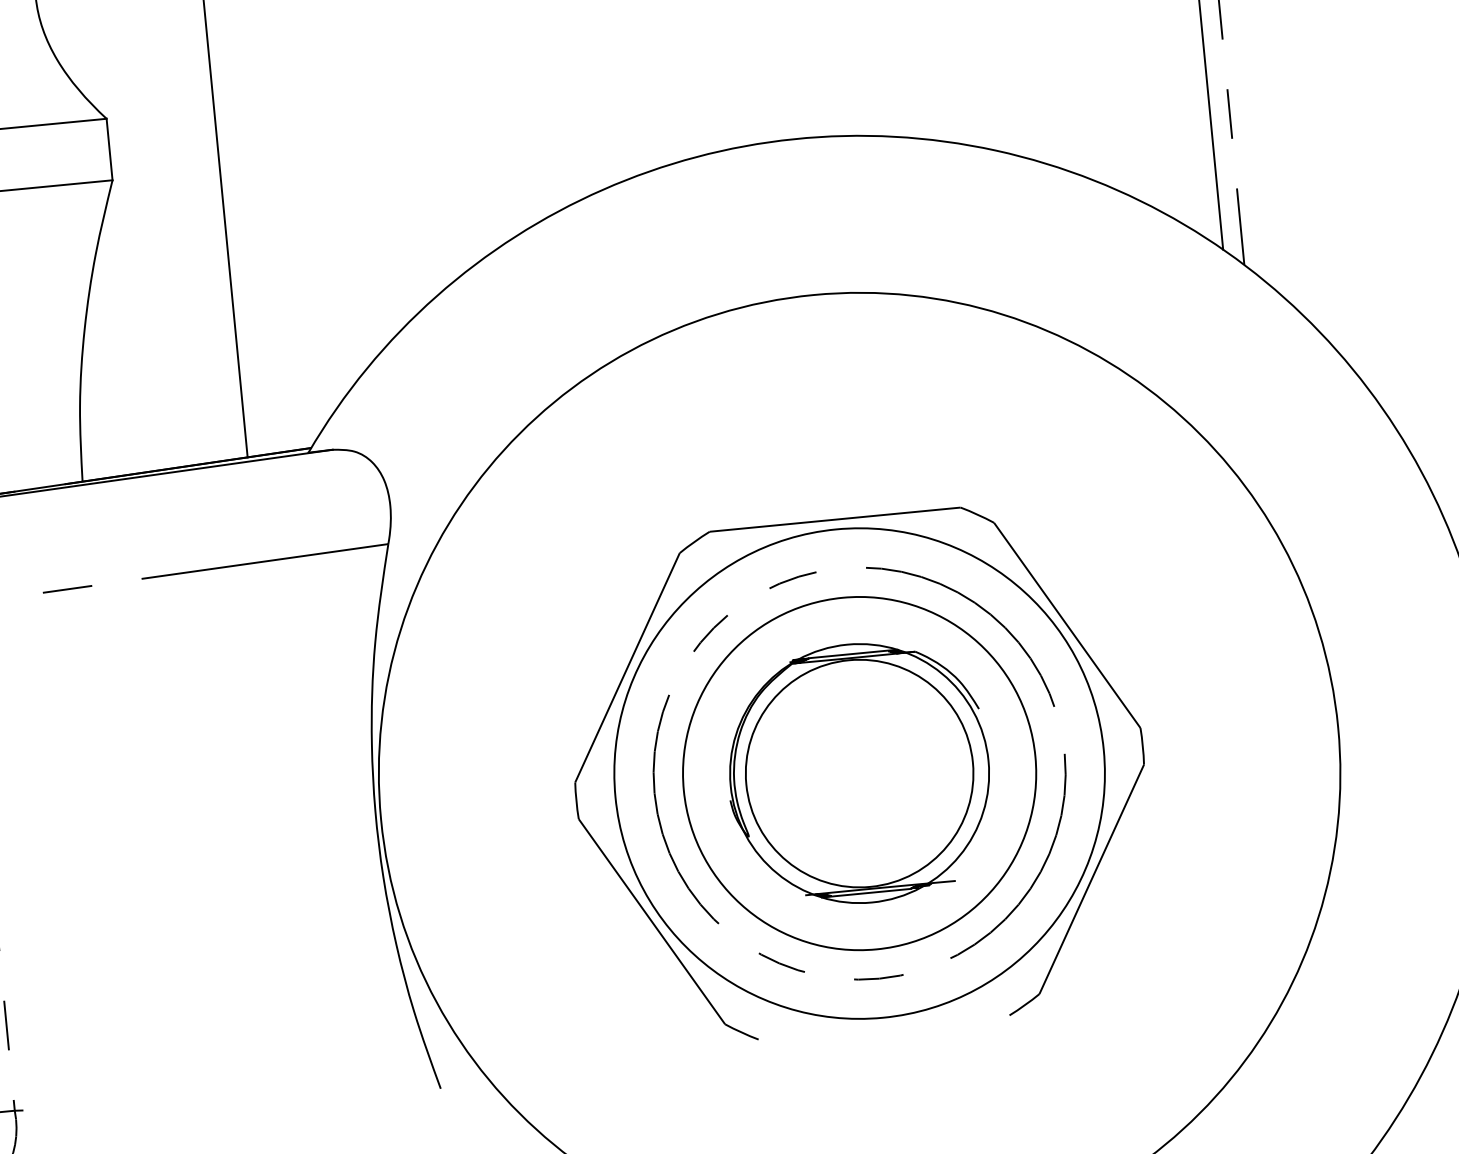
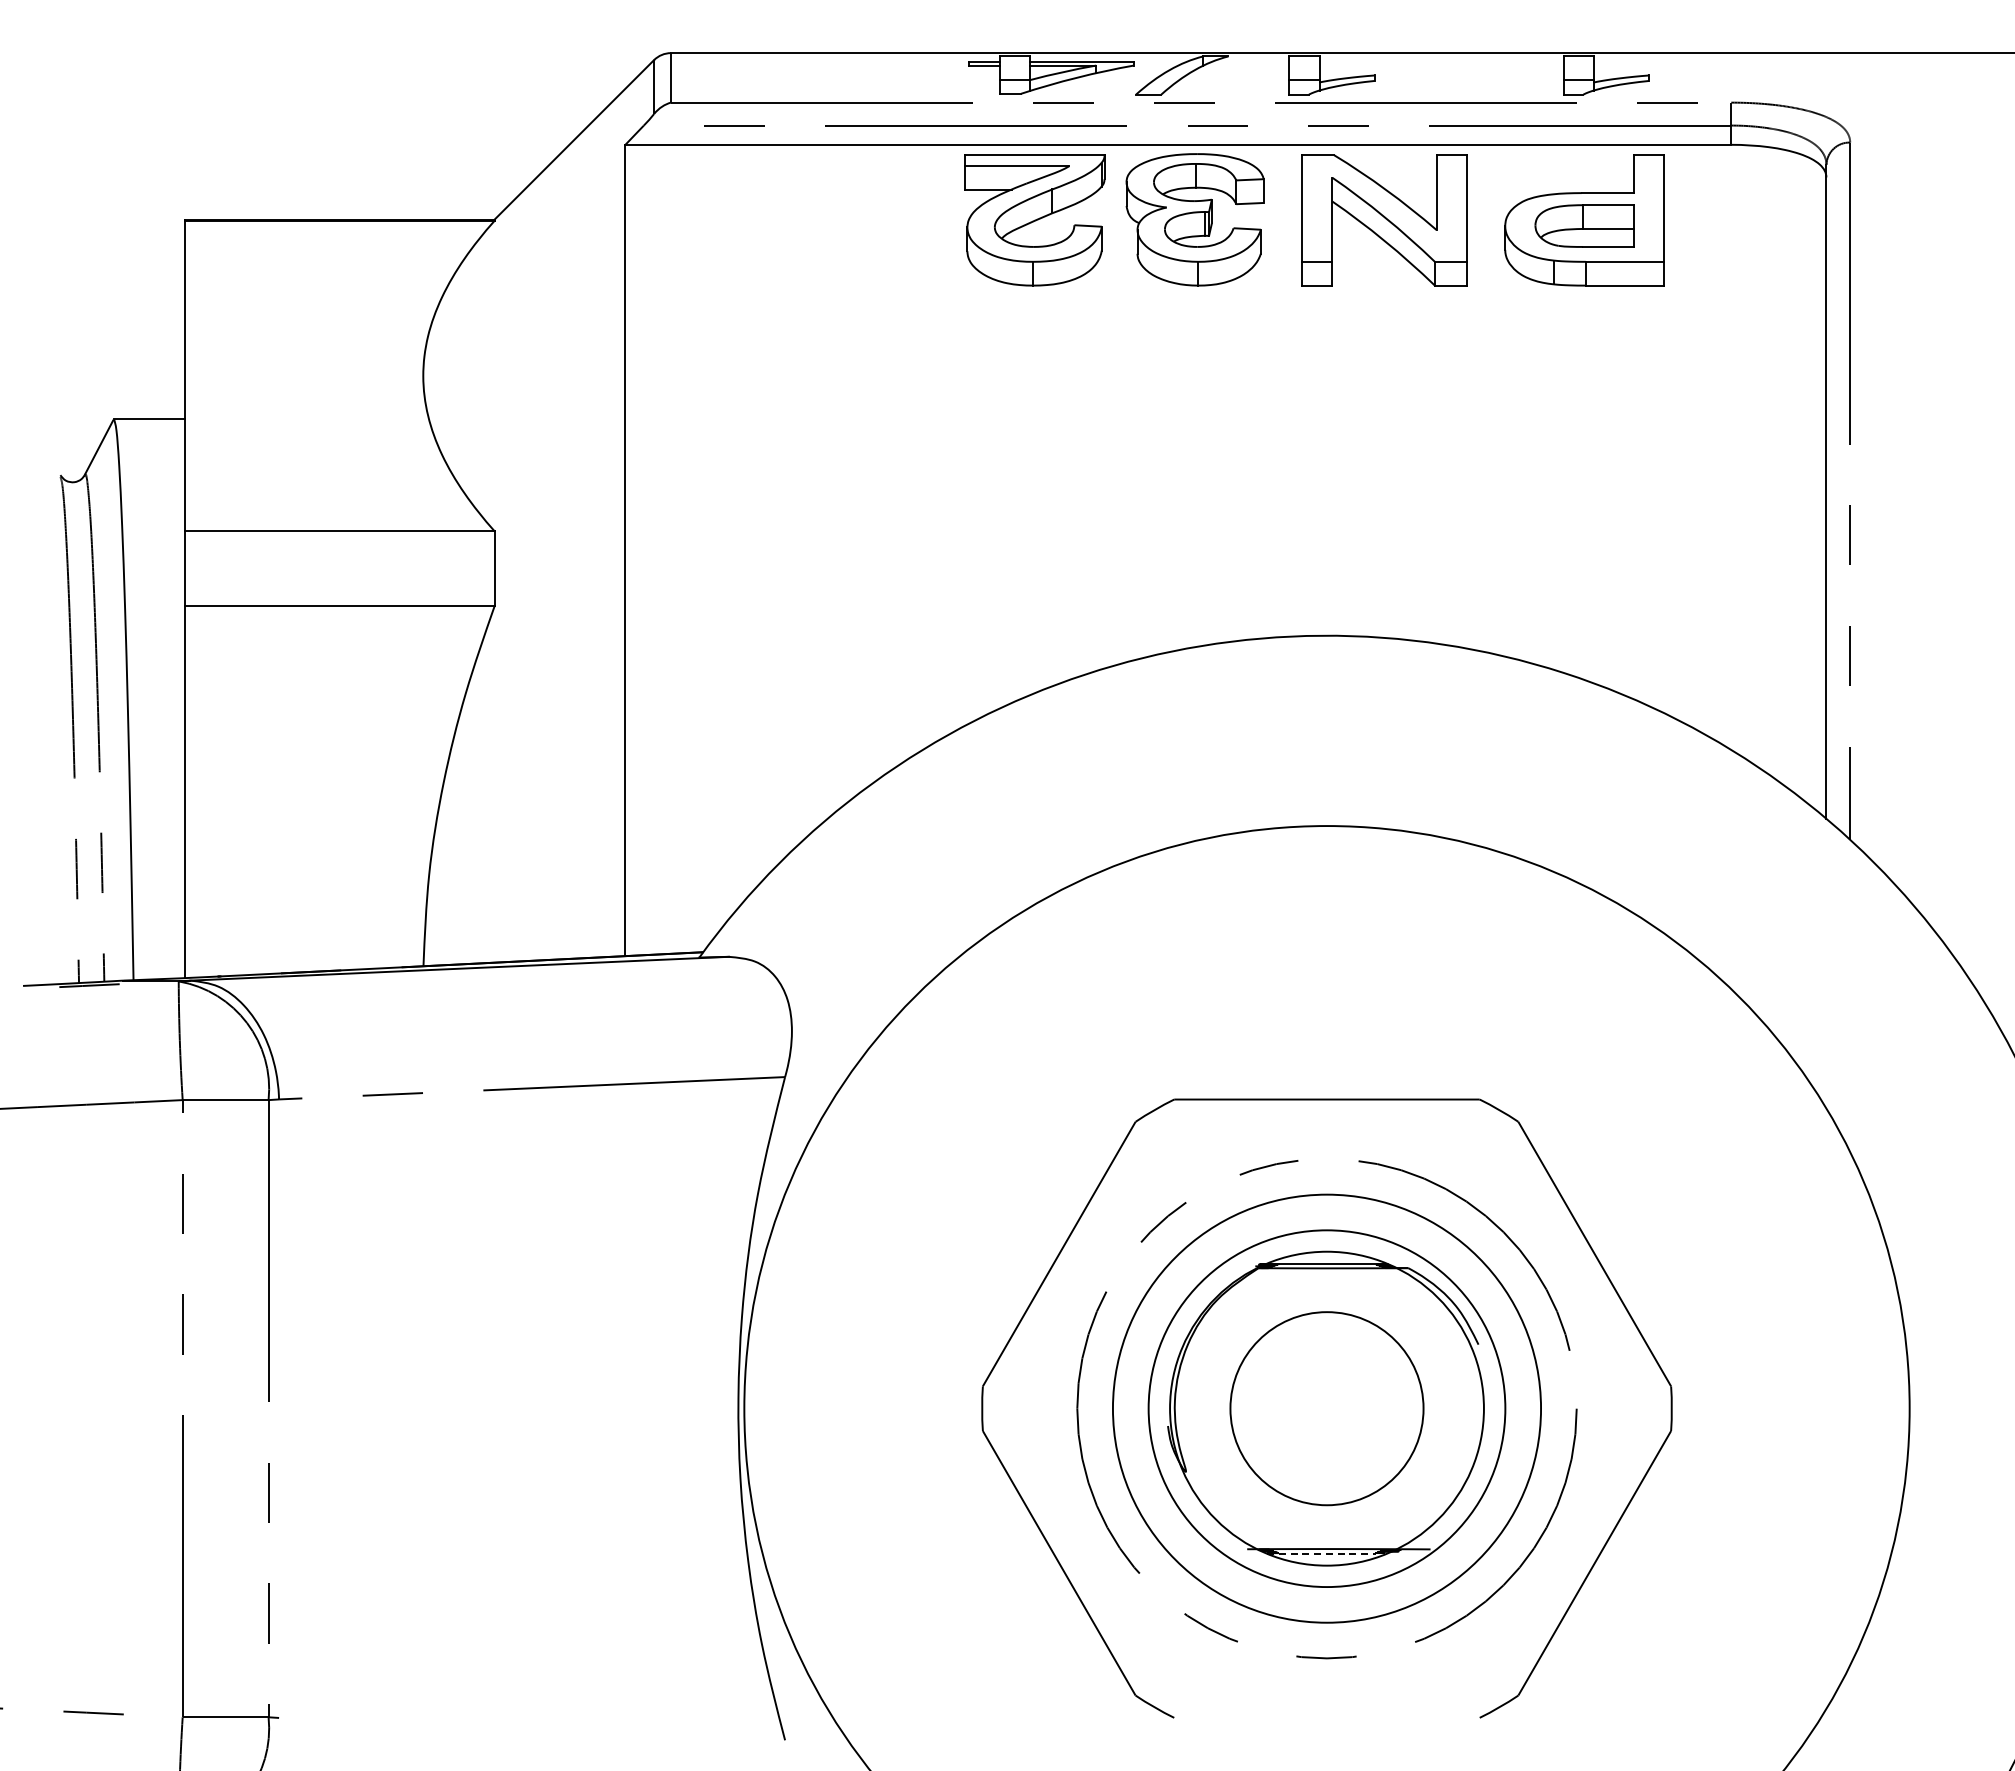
circle: (859, 773) -> (1326, 1408), size x0.6
circle: (859, 773) -> (1326, 1408), size x0.7
line: (866, 892) -> (1321, 1553), solid -> dashed

